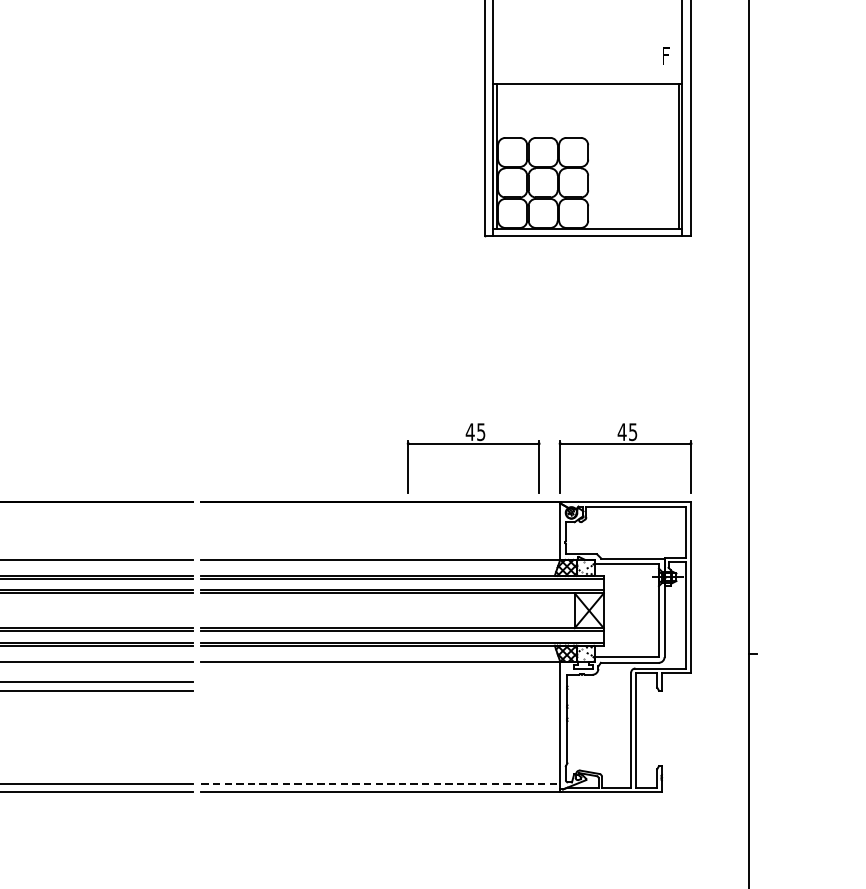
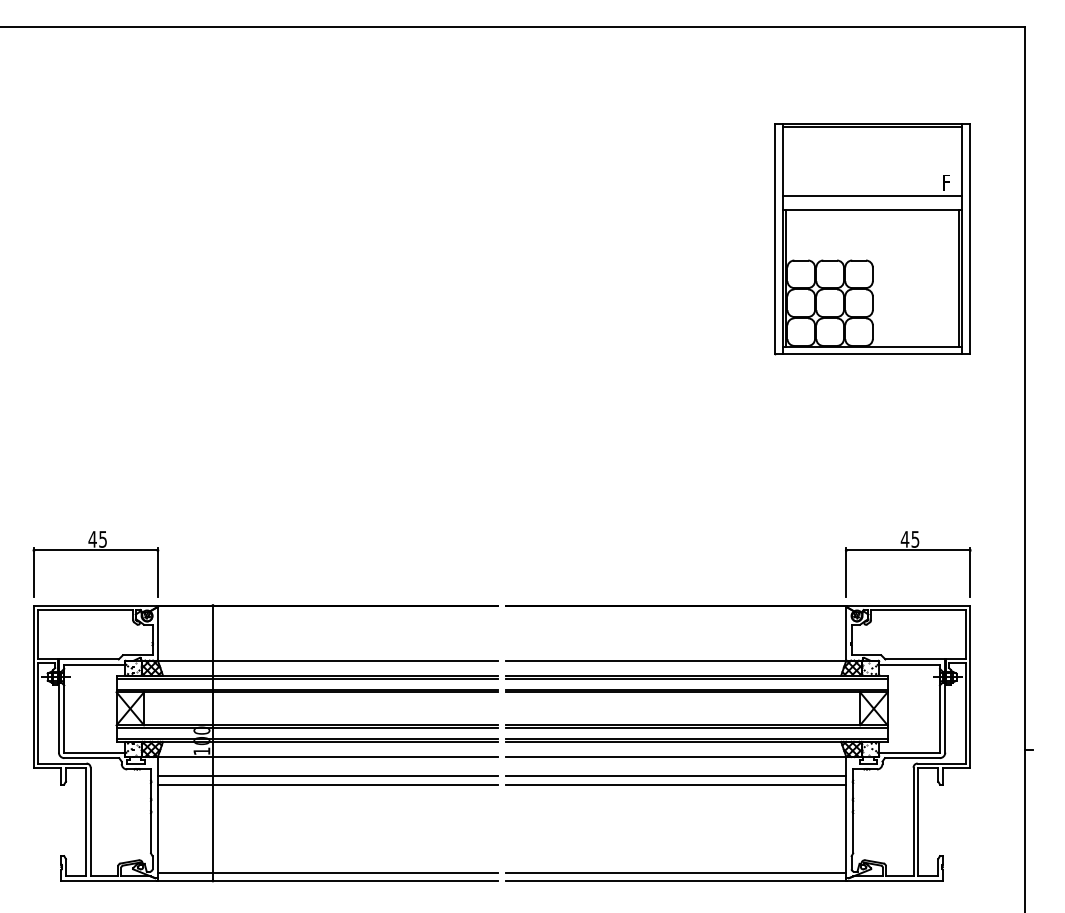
line: (587, 69) -> (872, 195), added
part: (473, 443) -> (764, 550), removed
line: (381, 682) -> (676, 776), added
line: (381, 690) -> (676, 784), added
line: (381, 783) -> (676, 872), dashed -> solid

